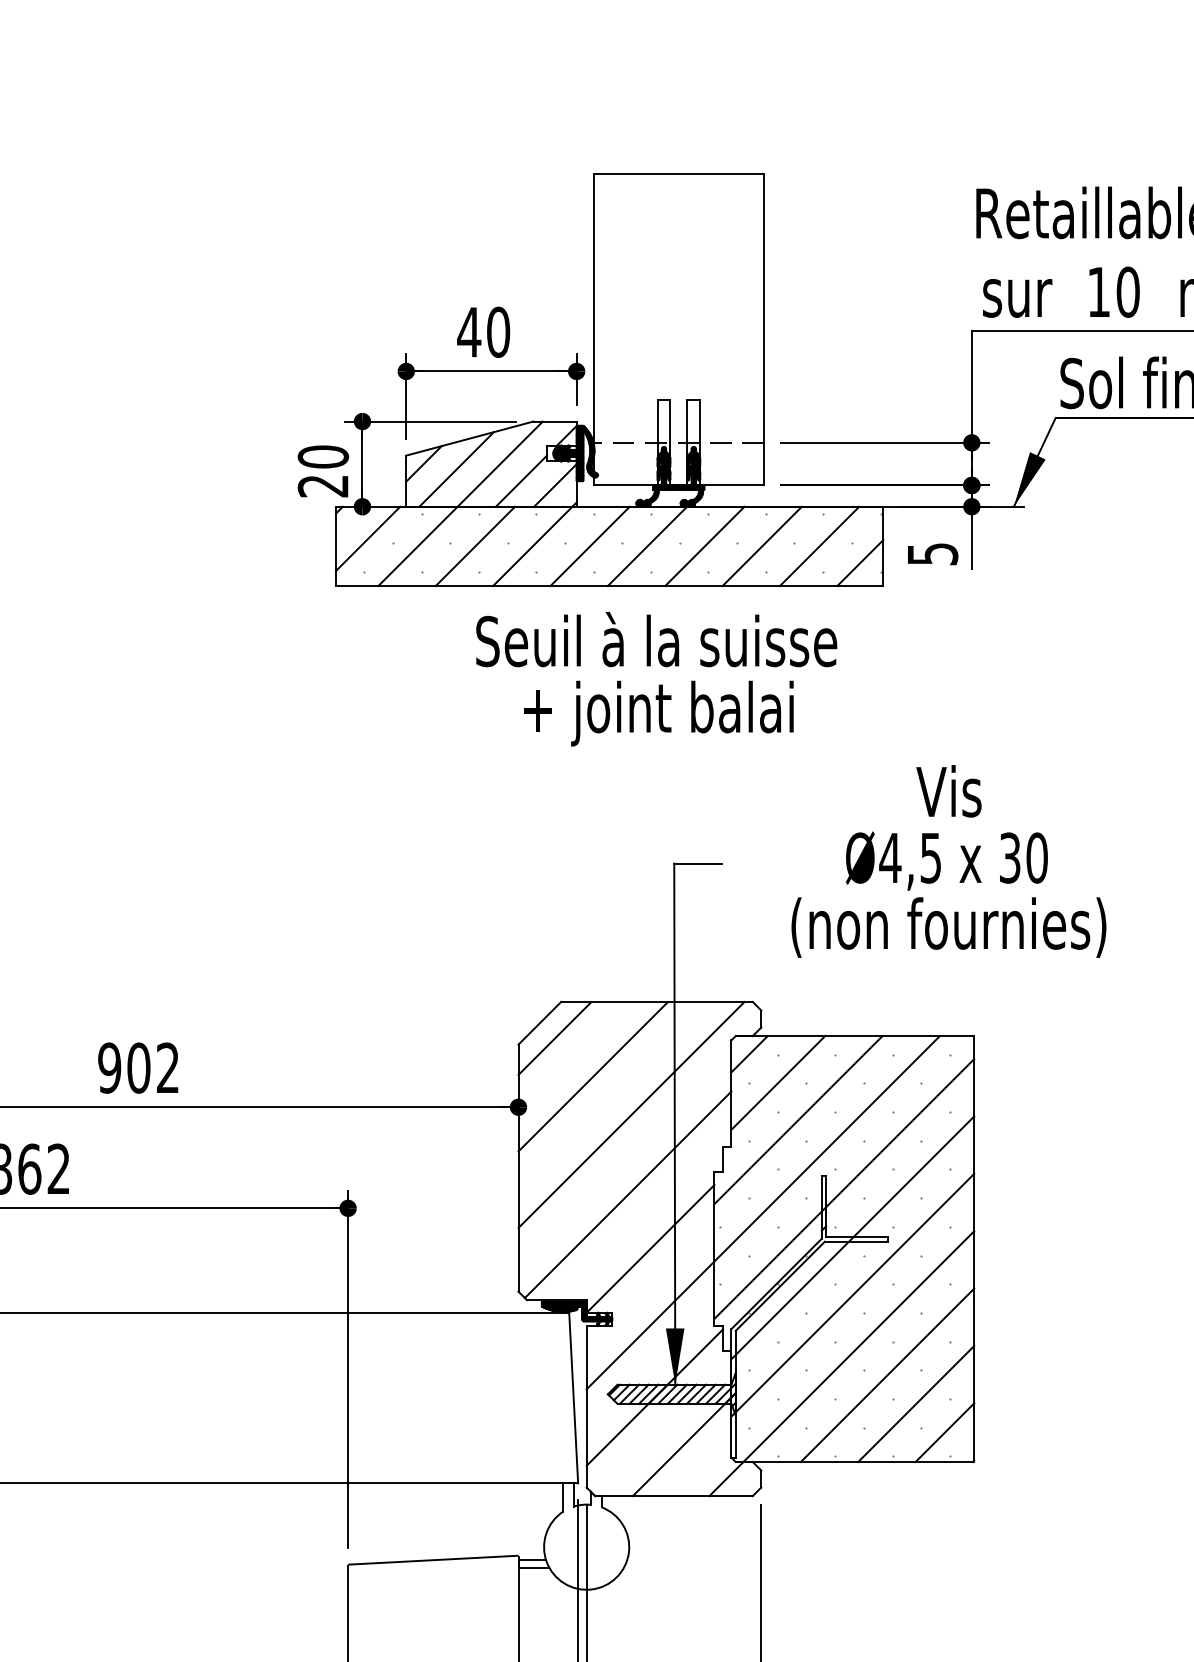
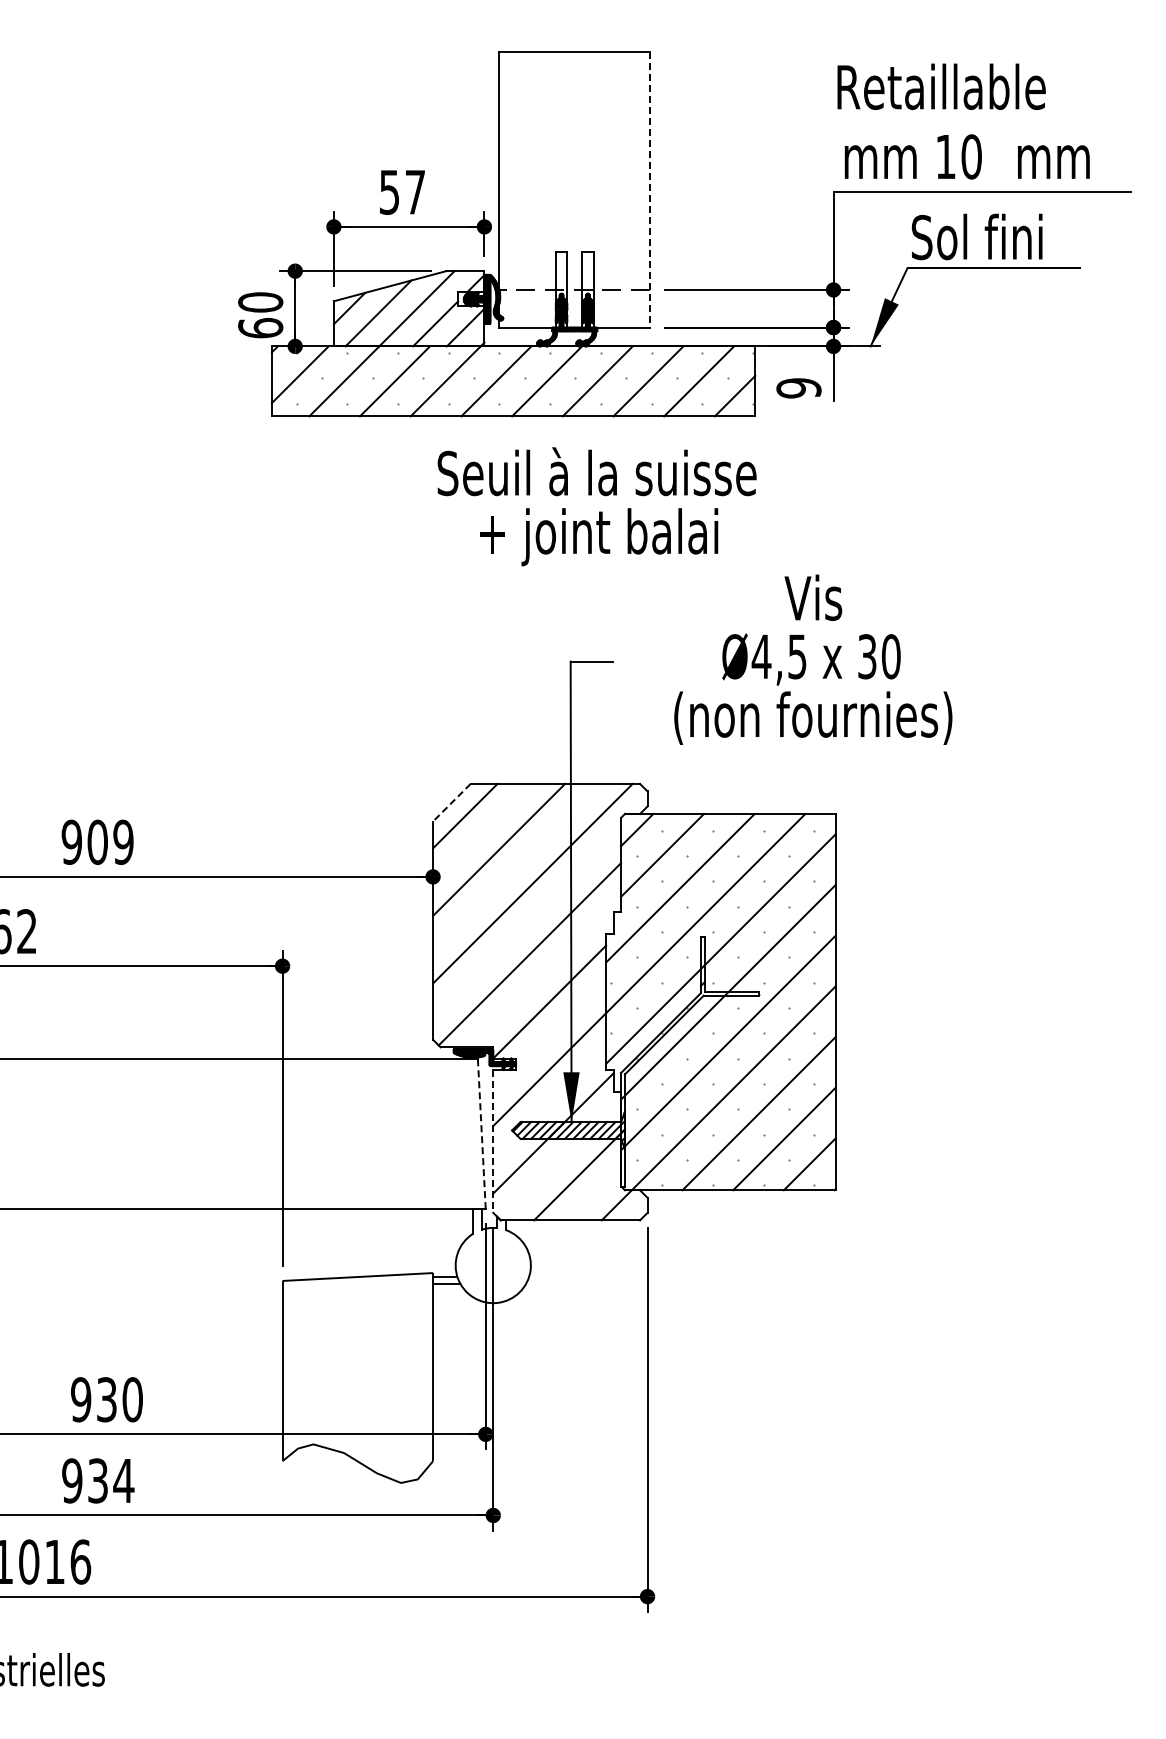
text: (1023, 298) -> (879, 162), sur -> mm
line: (763, 329) -> (649, 189), solid -> dashed
text: (482, 331) -> (401, 191), 40 -> 57
text: (323, 485) -> (260, 327), 20 -> 60
text: (932, 554) -> (798, 388), 5 -> 9
text: (655, 678) -> (596, 506), moved
line: (539, 1023) -> (451, 802), solid -> dashed
text: (168, 1067) -> (123, 841), 902 -> 909
line: (573, 1397) -> (481, 1133), solid -> dashed
line: (586, 1406) -> (493, 1141), solid -> dashed

